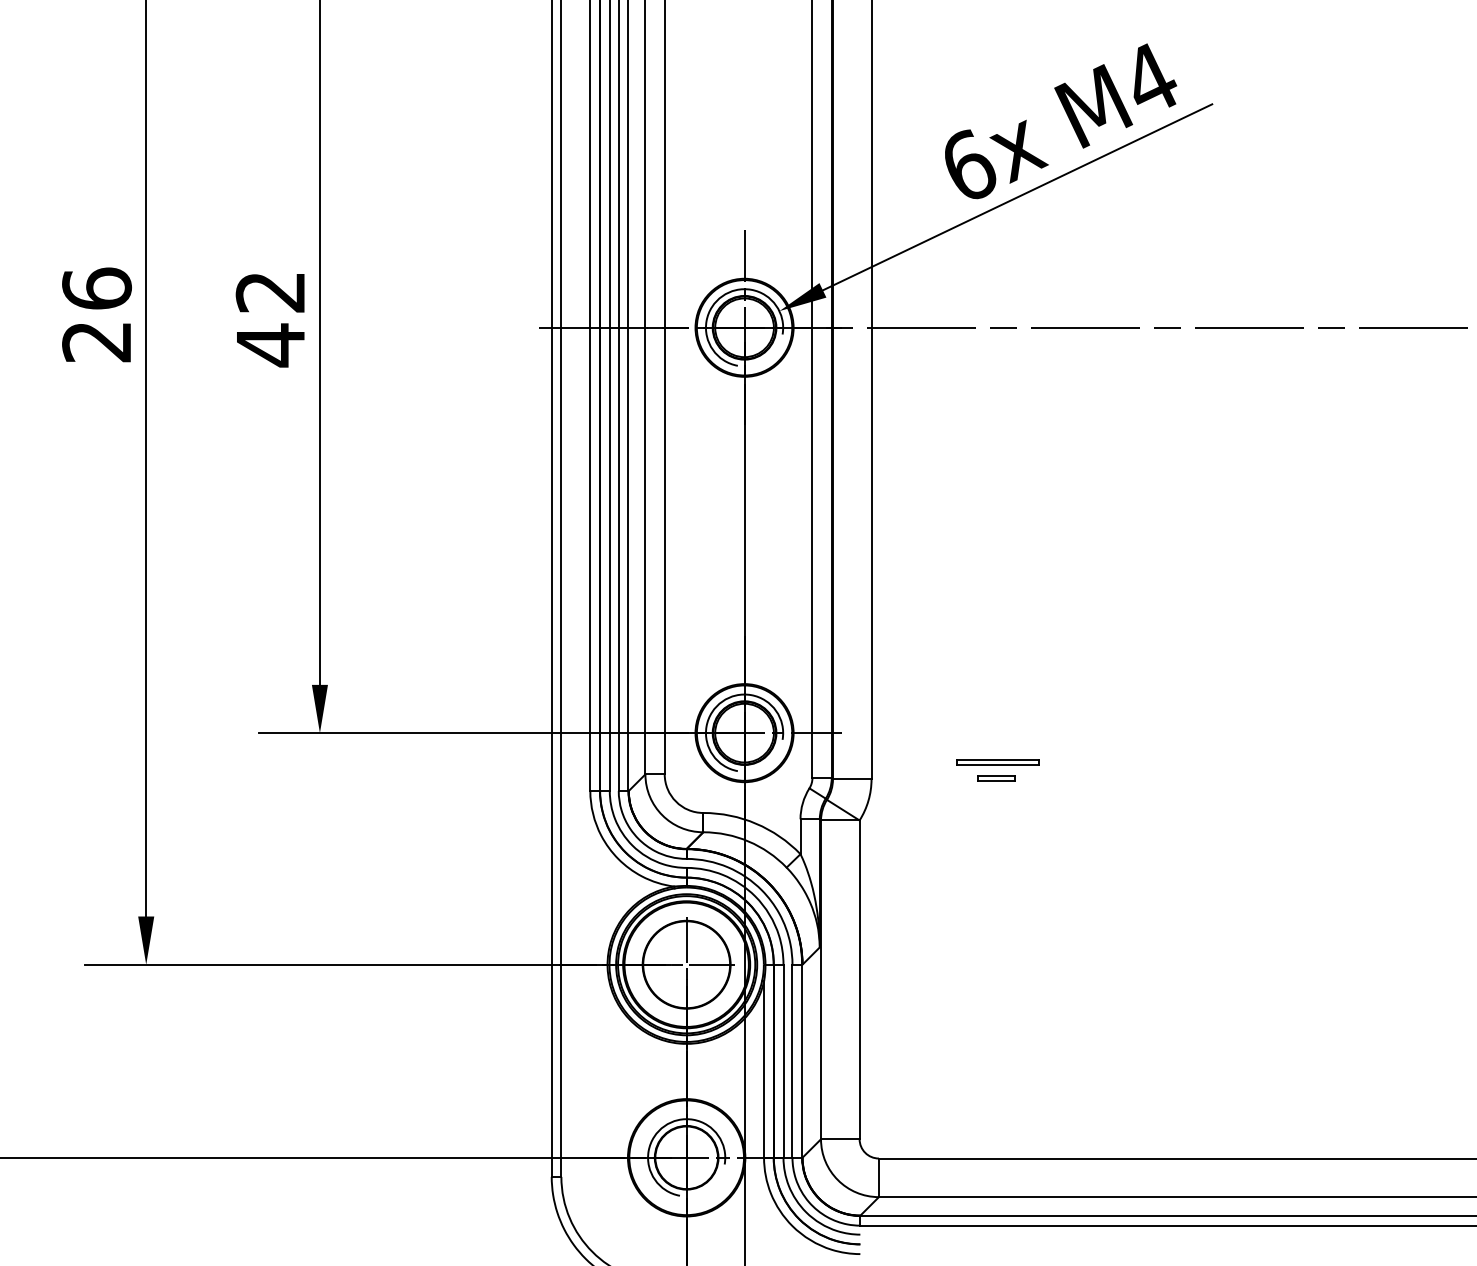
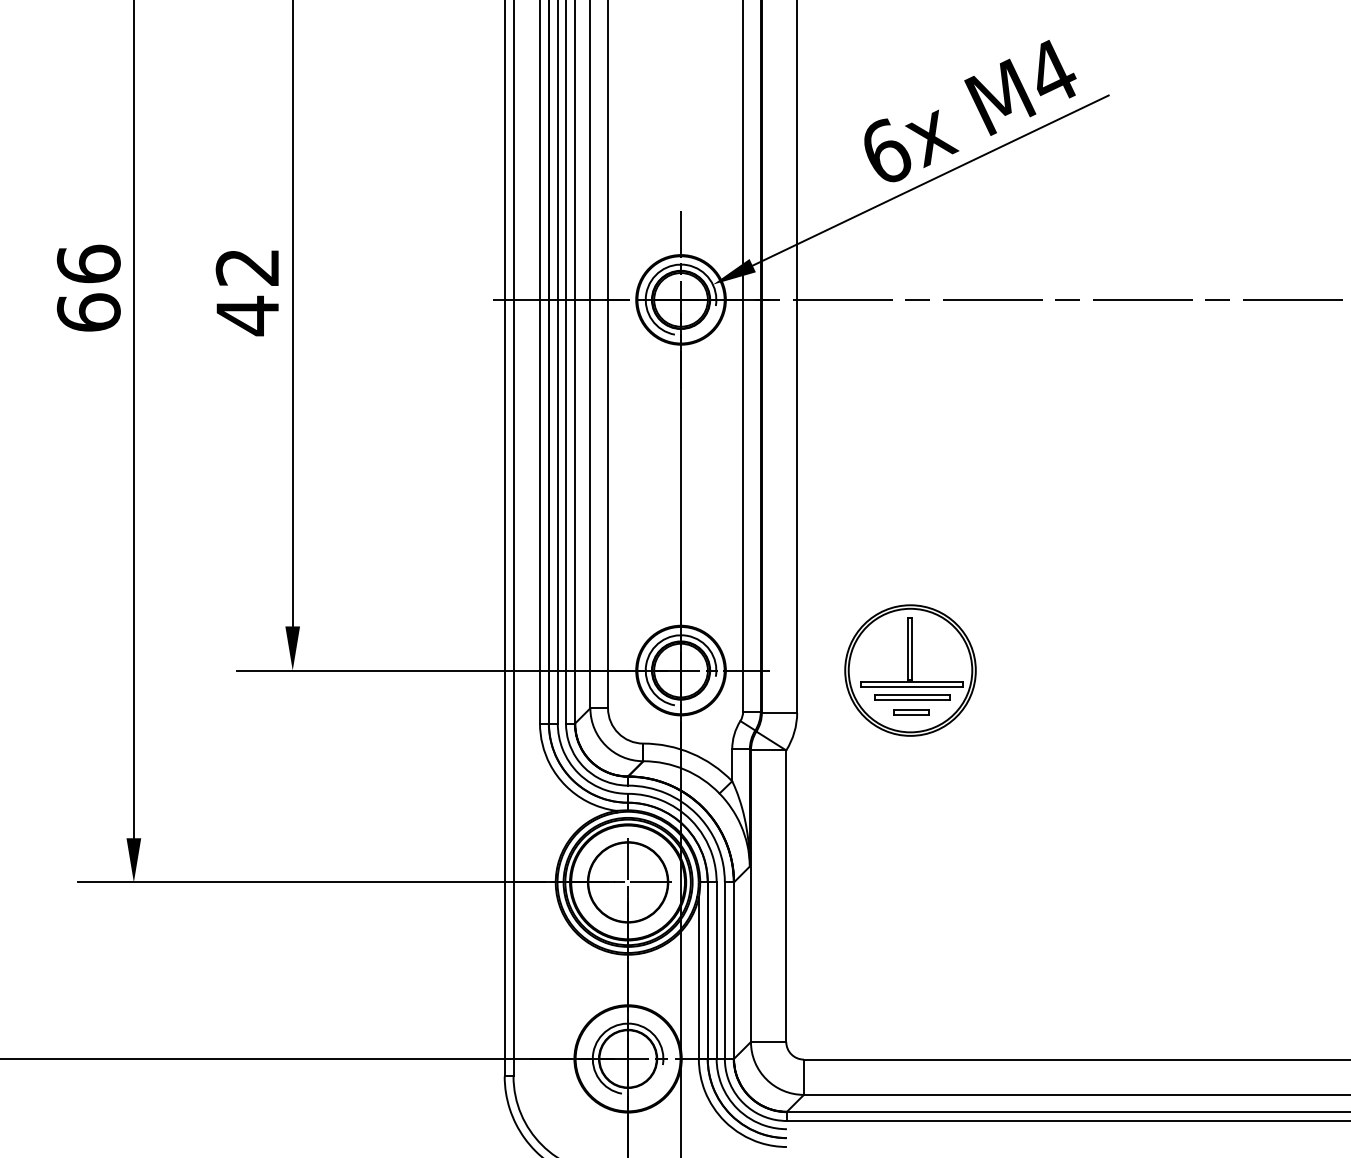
text: (96, 341) -> (88, 312), 26 -> 66
part: (995, 732) -> (910, 669), added

